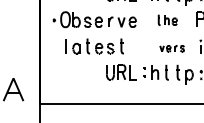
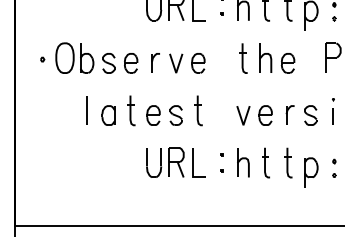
part: (167, 20) -> (267, 59), size x1.43
part: (94, 46) -> (144, 111), moved
part: (171, 48) -> (275, 115), size x1.67

